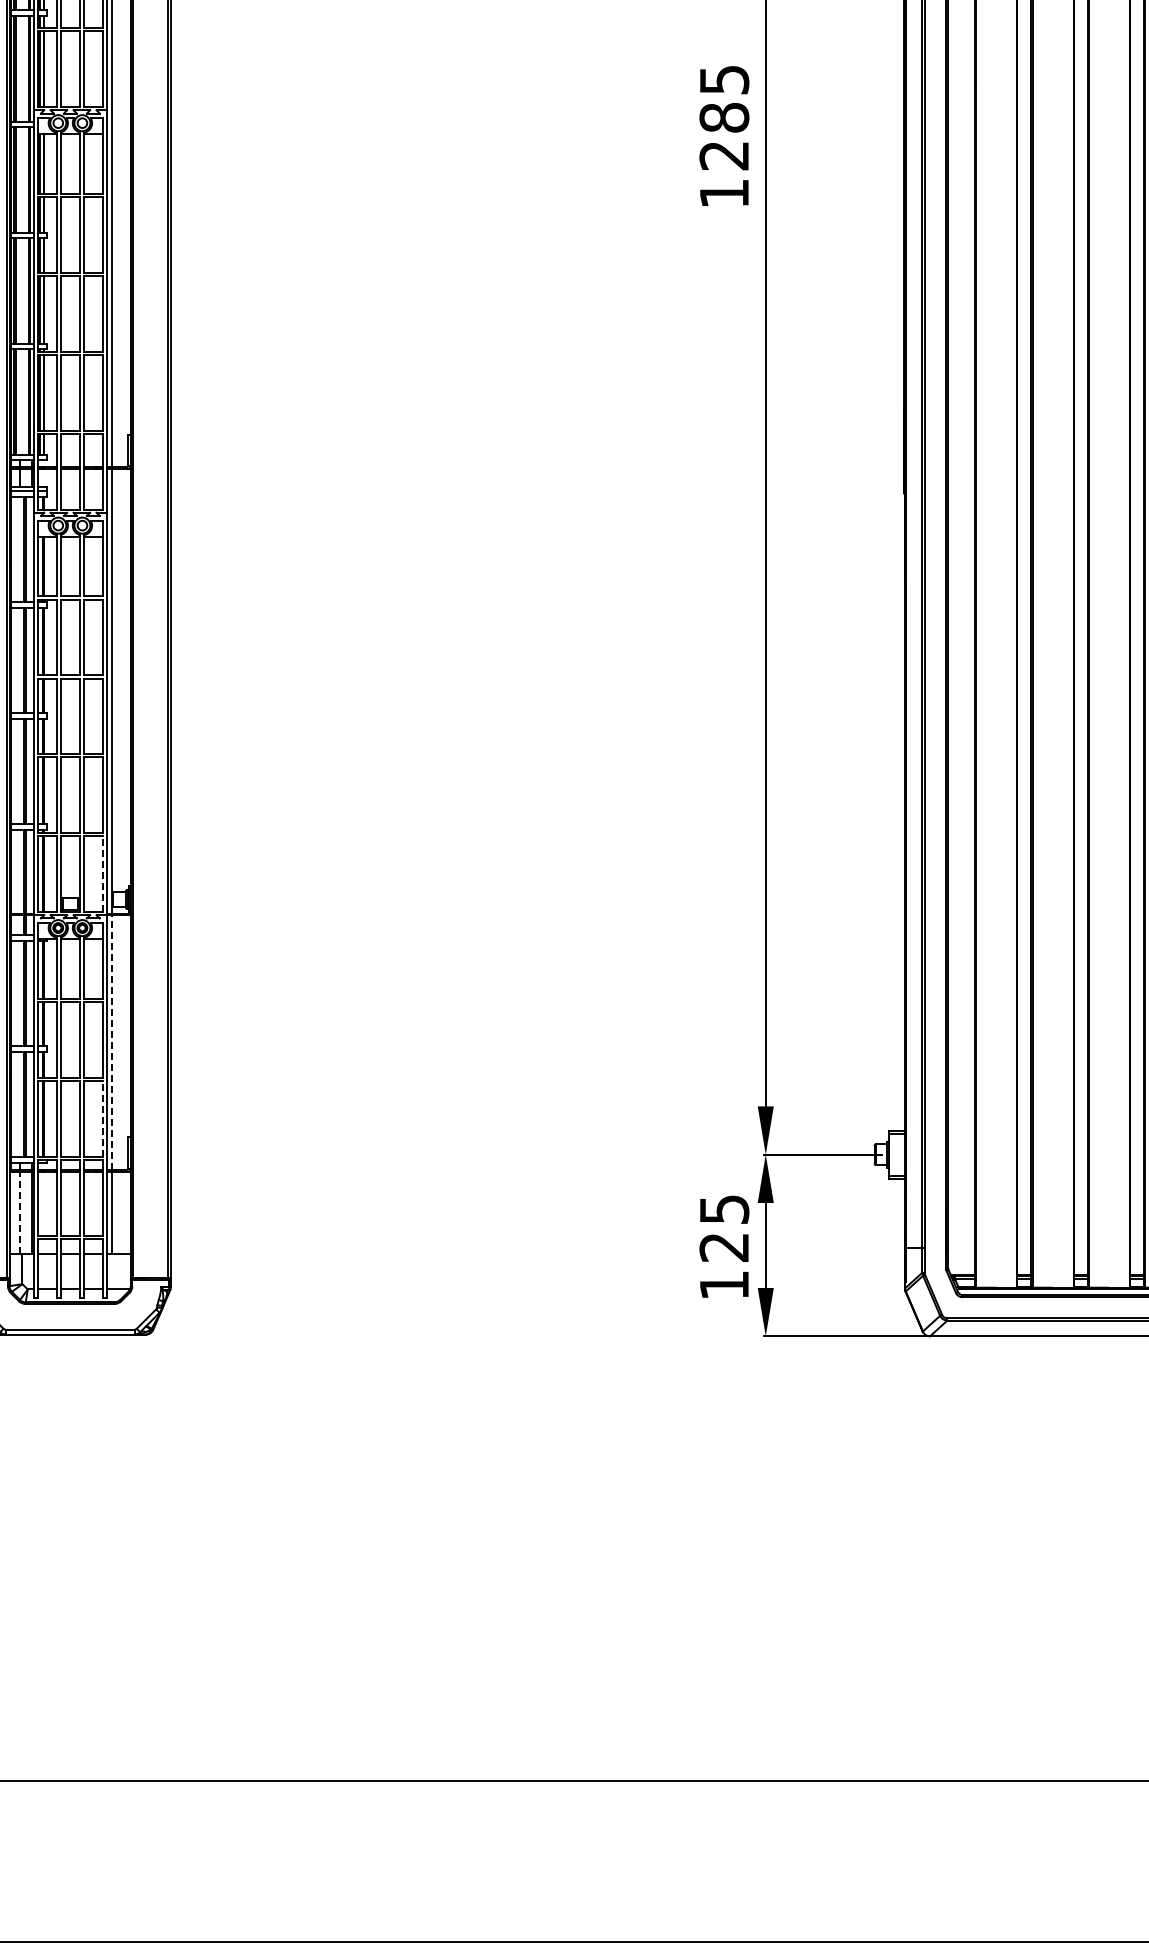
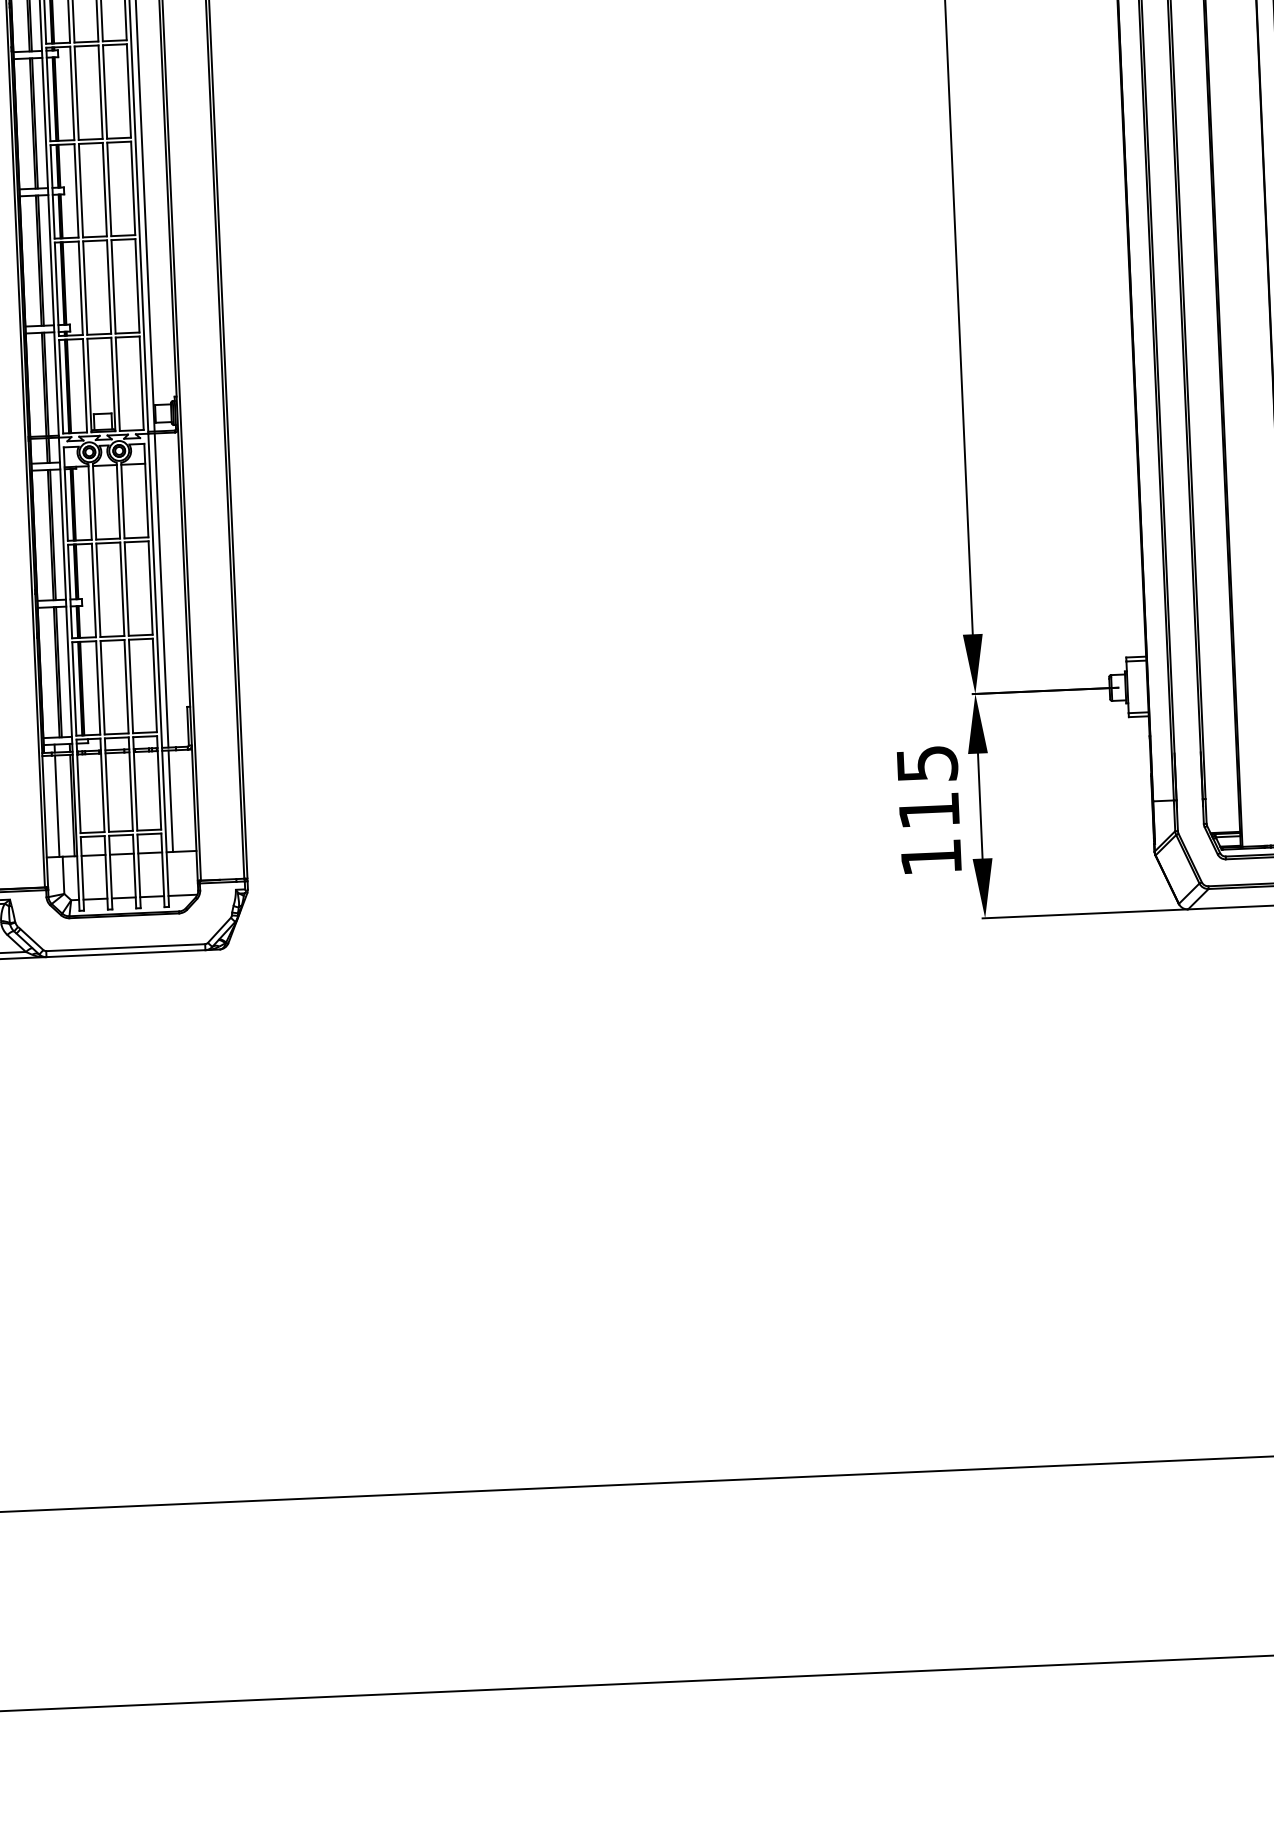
line: (102, 874) -> (141, 383), dashed -> solid
line: (111, 1041) -> (161, 589), dashed -> solid
line: (102, 1118) -> (154, 685), dashed -> solid
line: (19, 1212) -> (56, 805), dashed -> solid
text: (723, 1247) -> (928, 810), 125 -> 115

